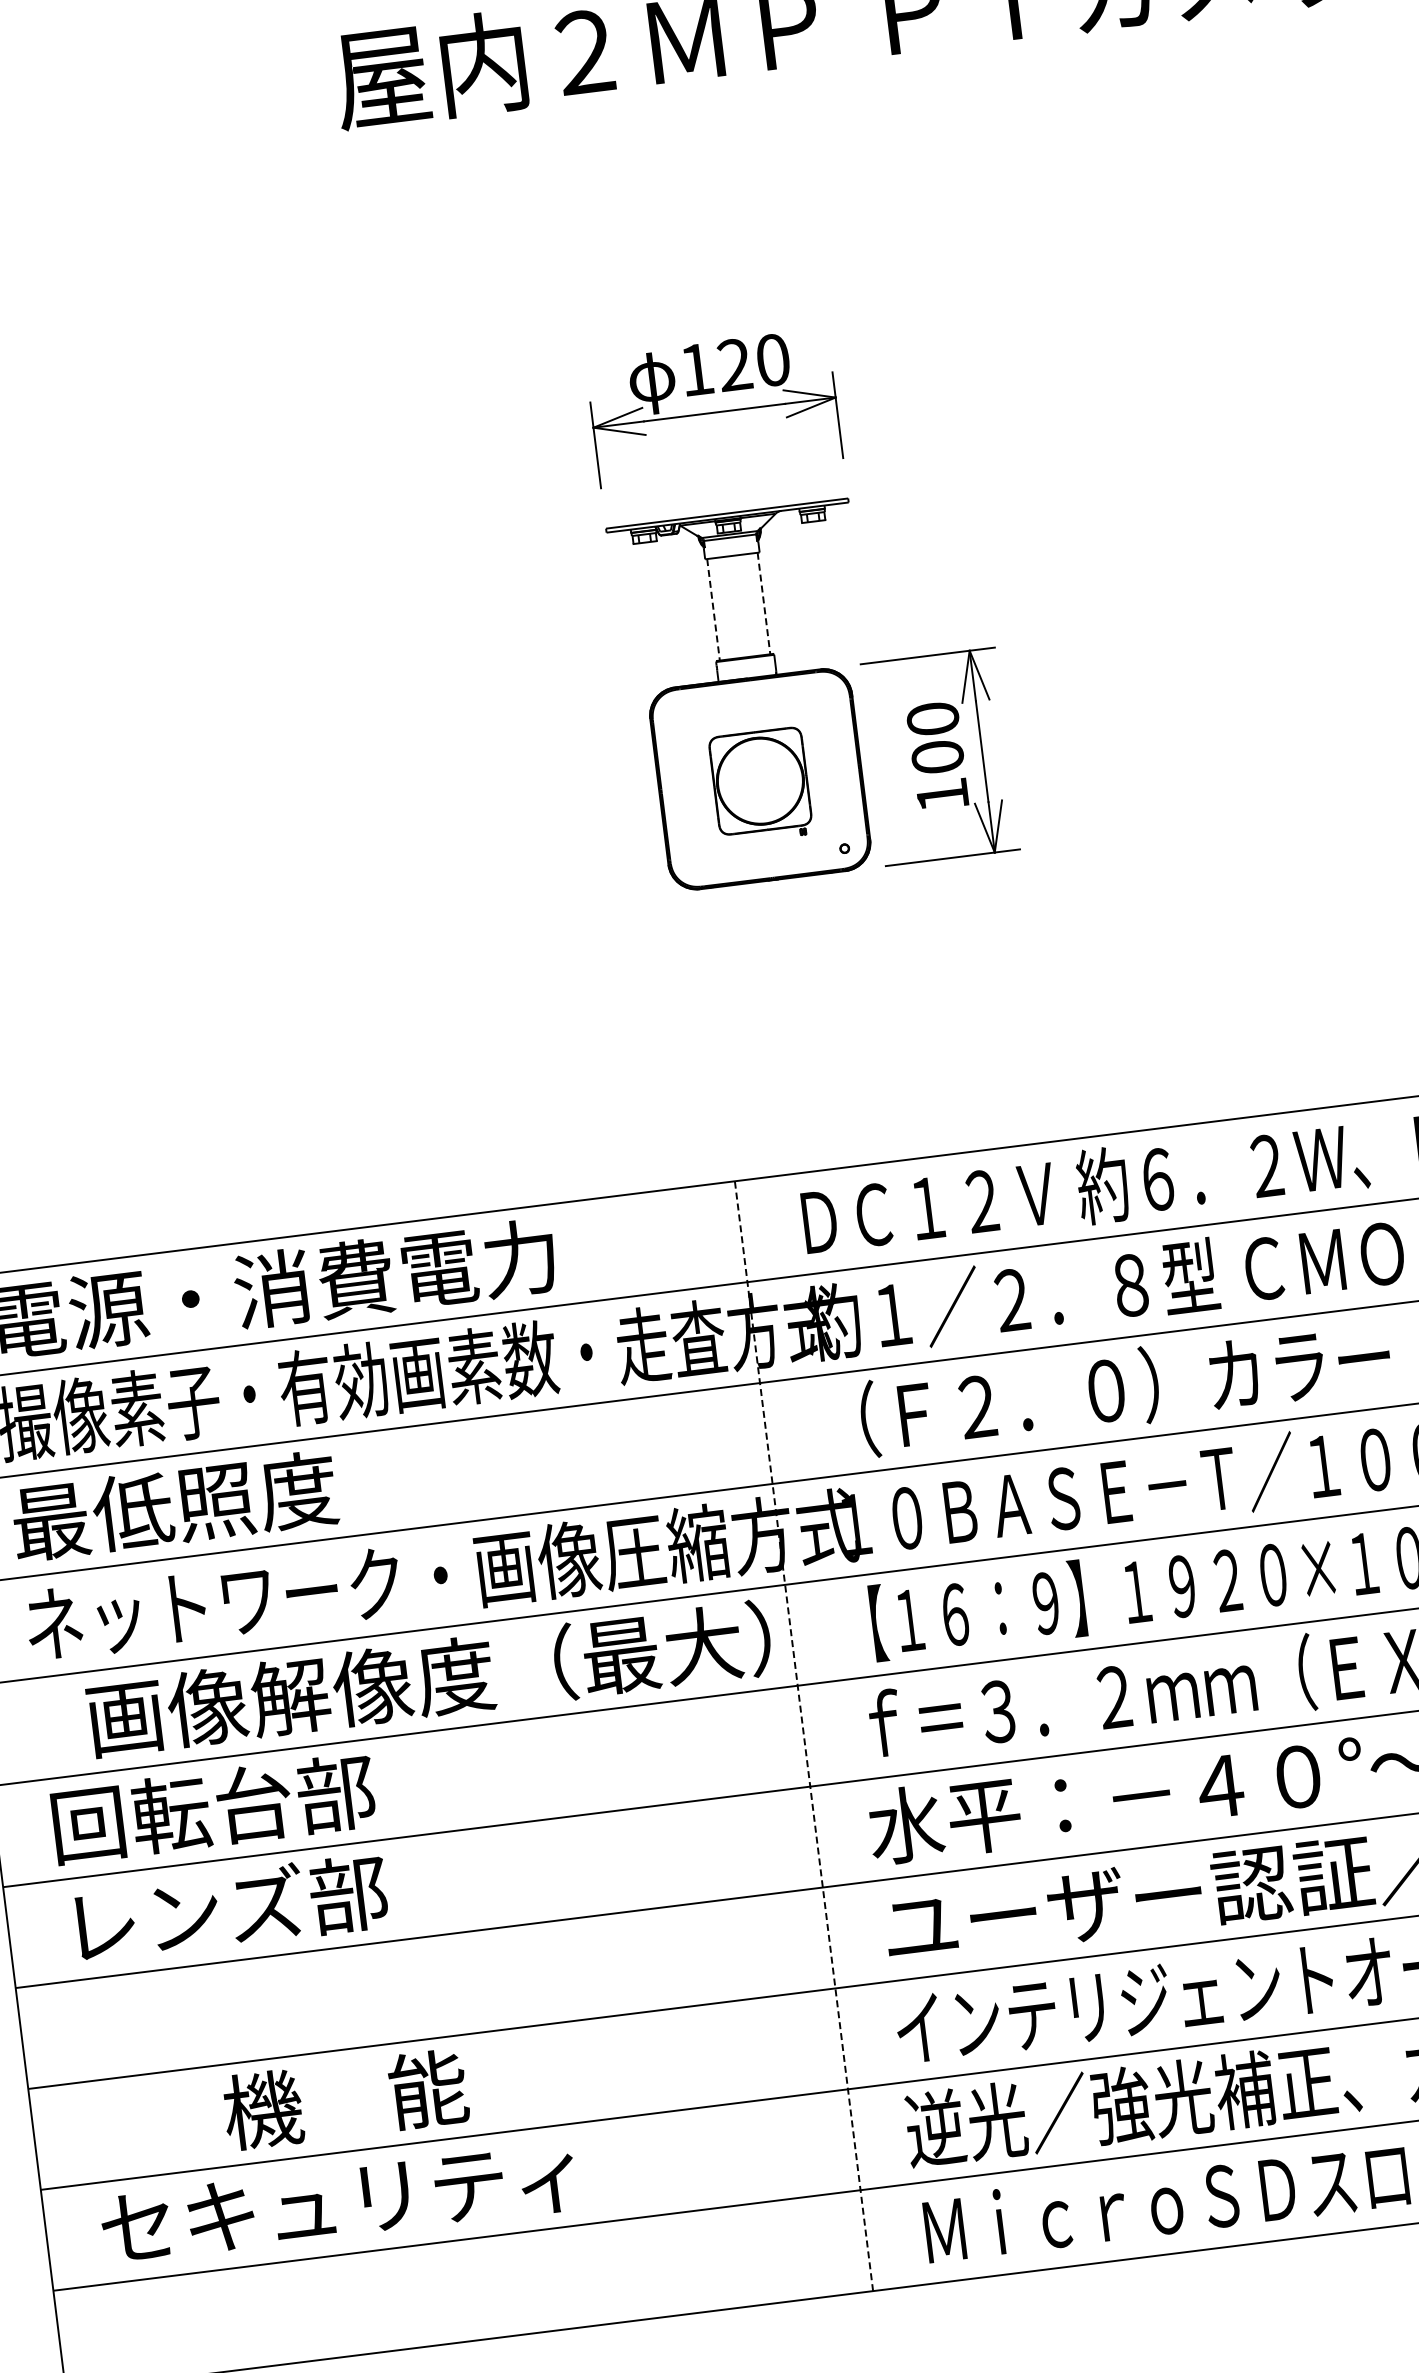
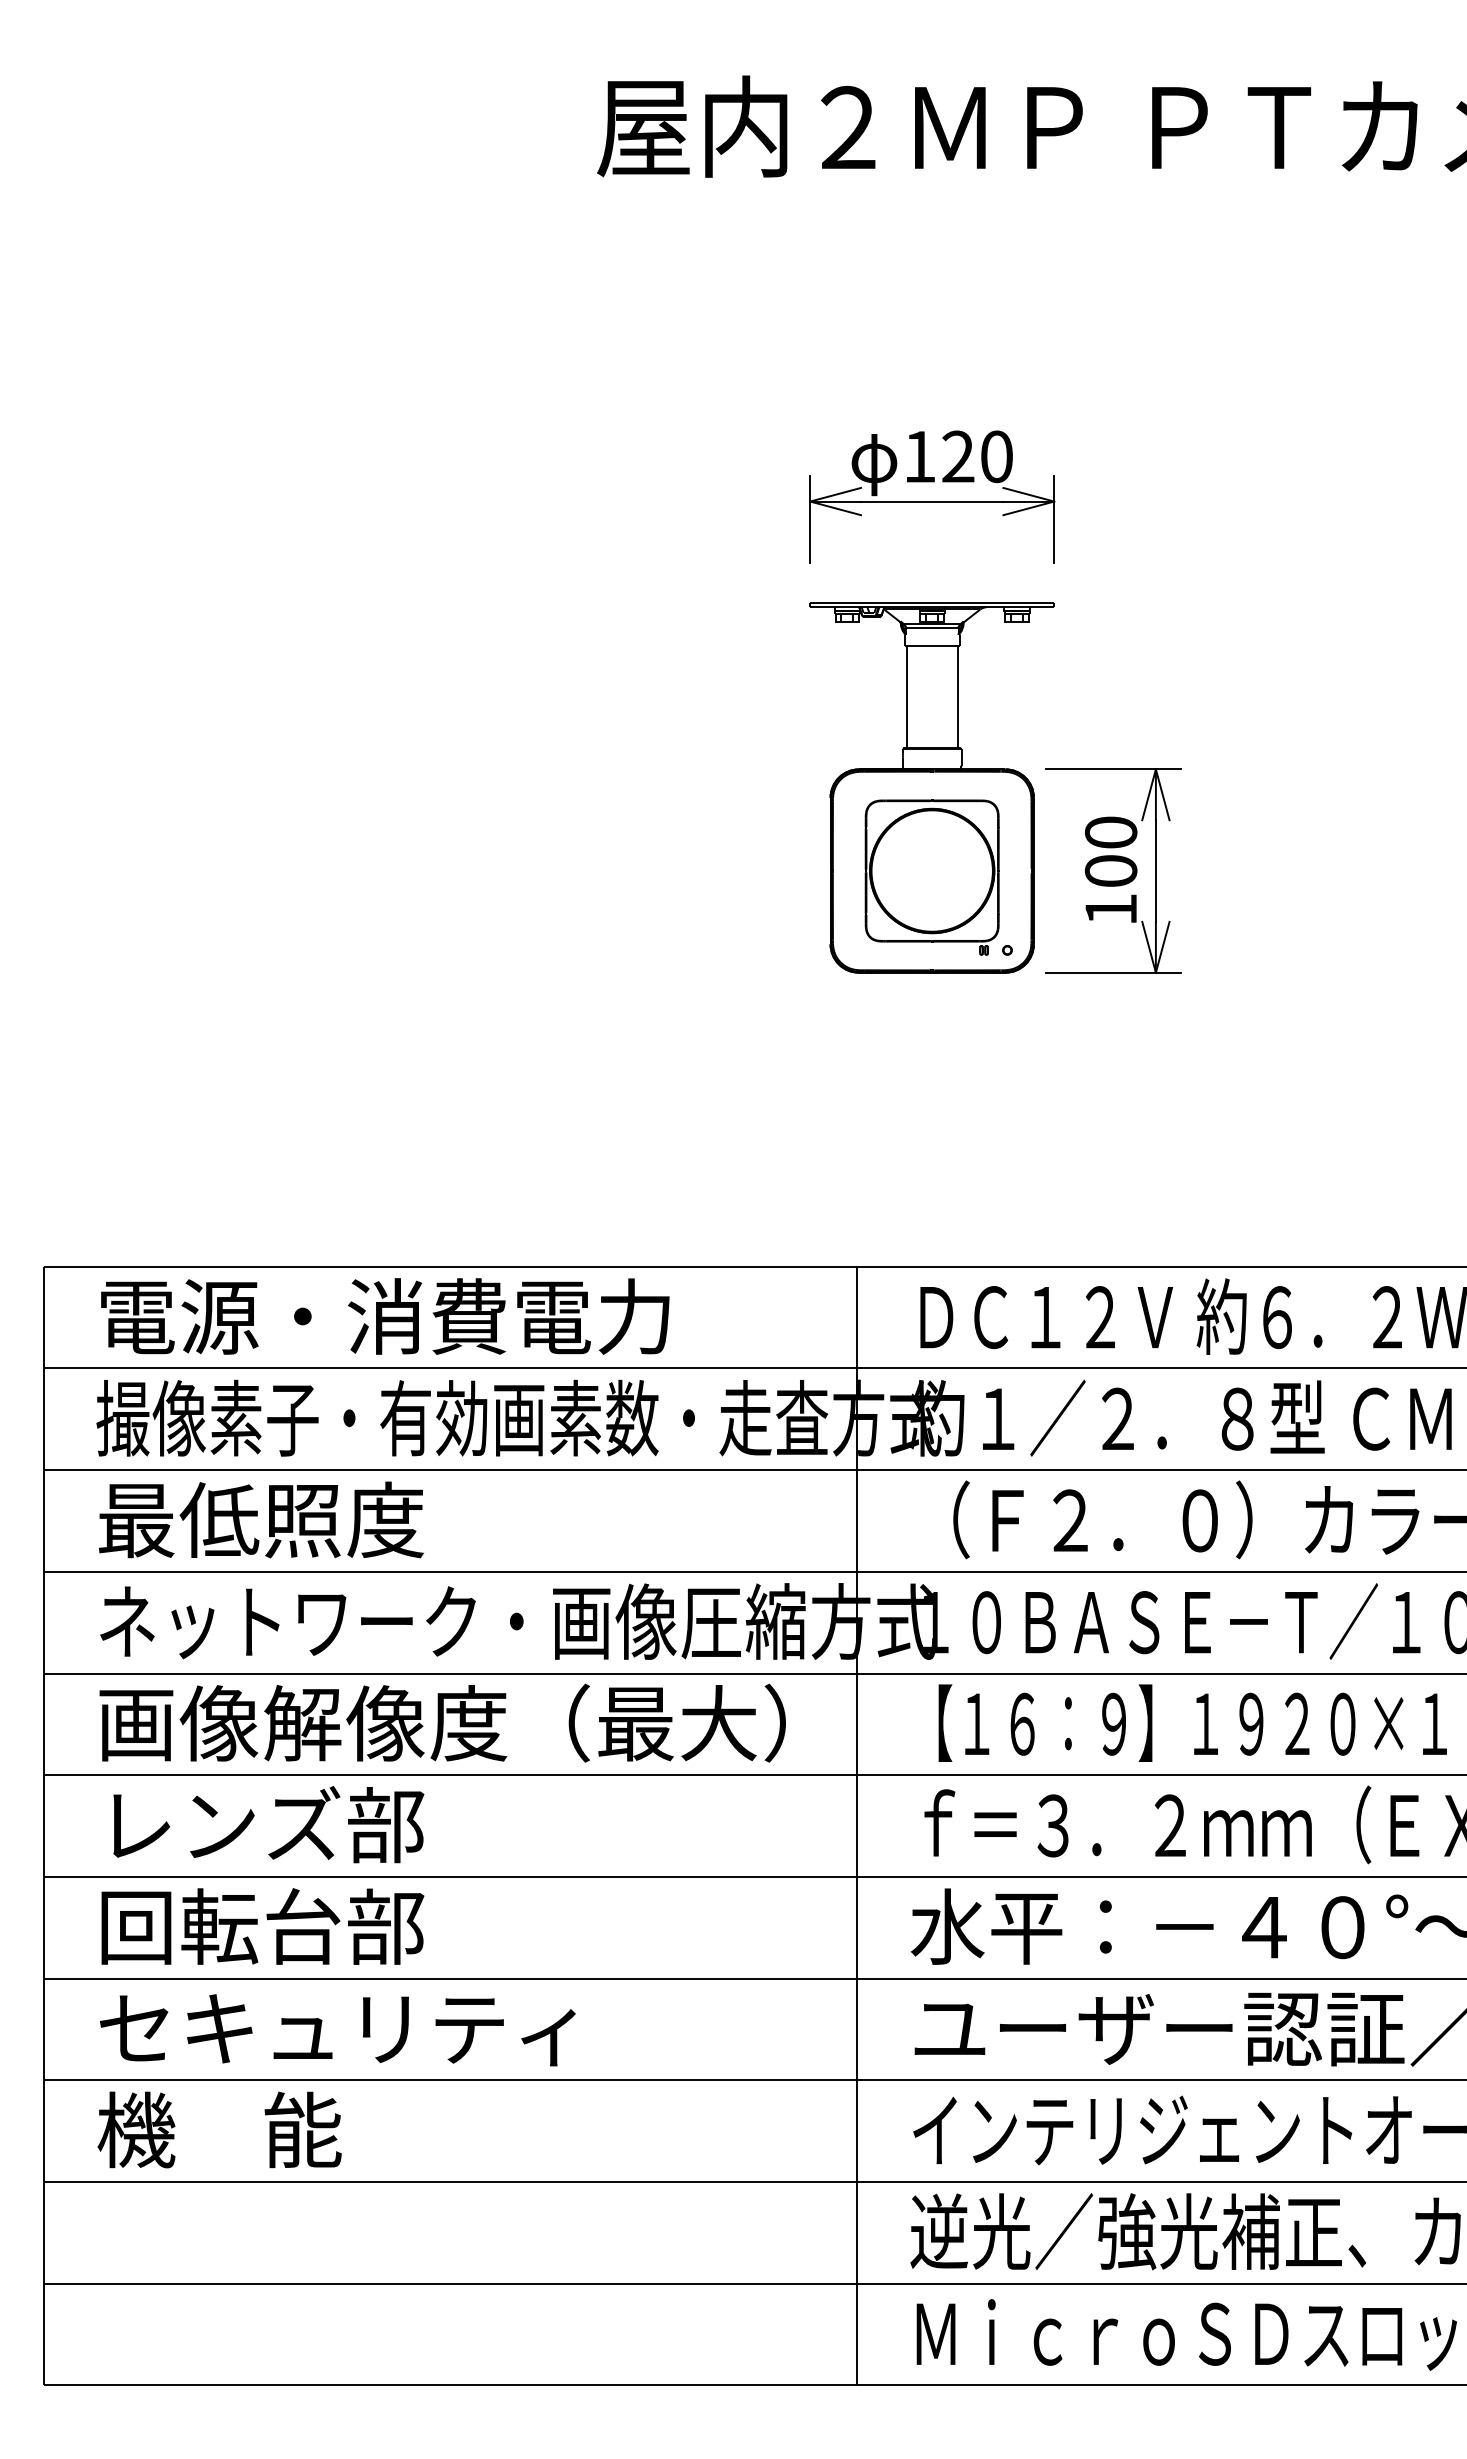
line: (763, 603) -> (957, 697), dashed -> solid
line: (713, 610) -> (906, 697), dashed -> solid
part: (760, 785) -> (931, 877), size x1.43
text: (429, 1678) -> (442, 1722), moved
line: (804, 1735) -> (857, 1825), dashed -> solid
text: (171, 1813) -> (220, 1824), 回転台部 -> レンズ部
text: (184, 1913) -> (220, 1925), レンズ部 -> 回転台部
text: (345, 2099) -> (219, 2129), moved
text: (338, 2203) -> (337, 2030), moved

